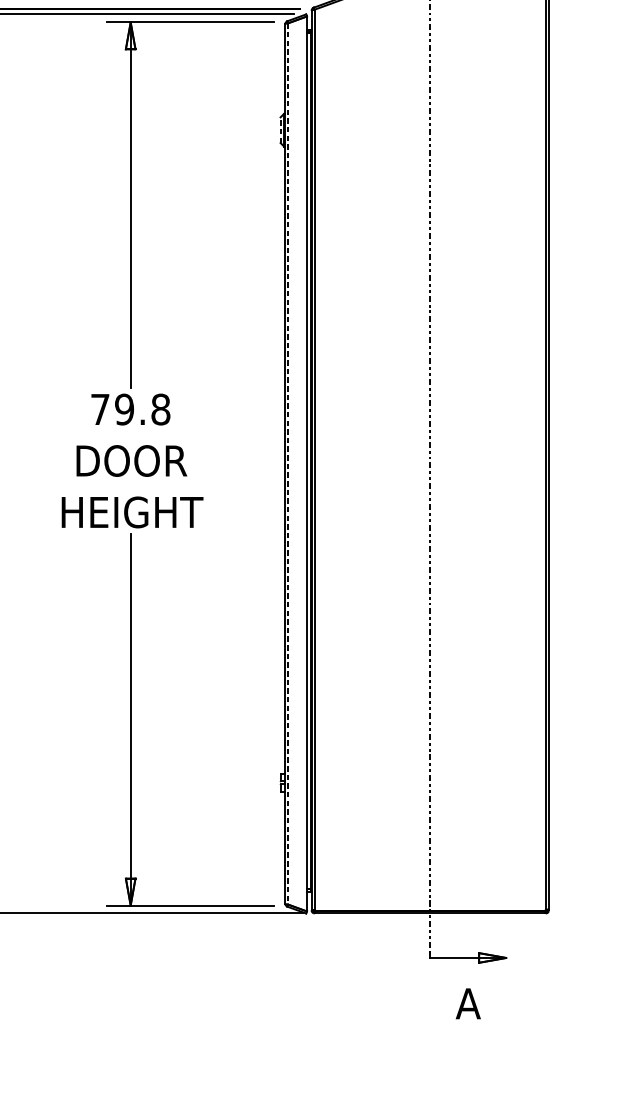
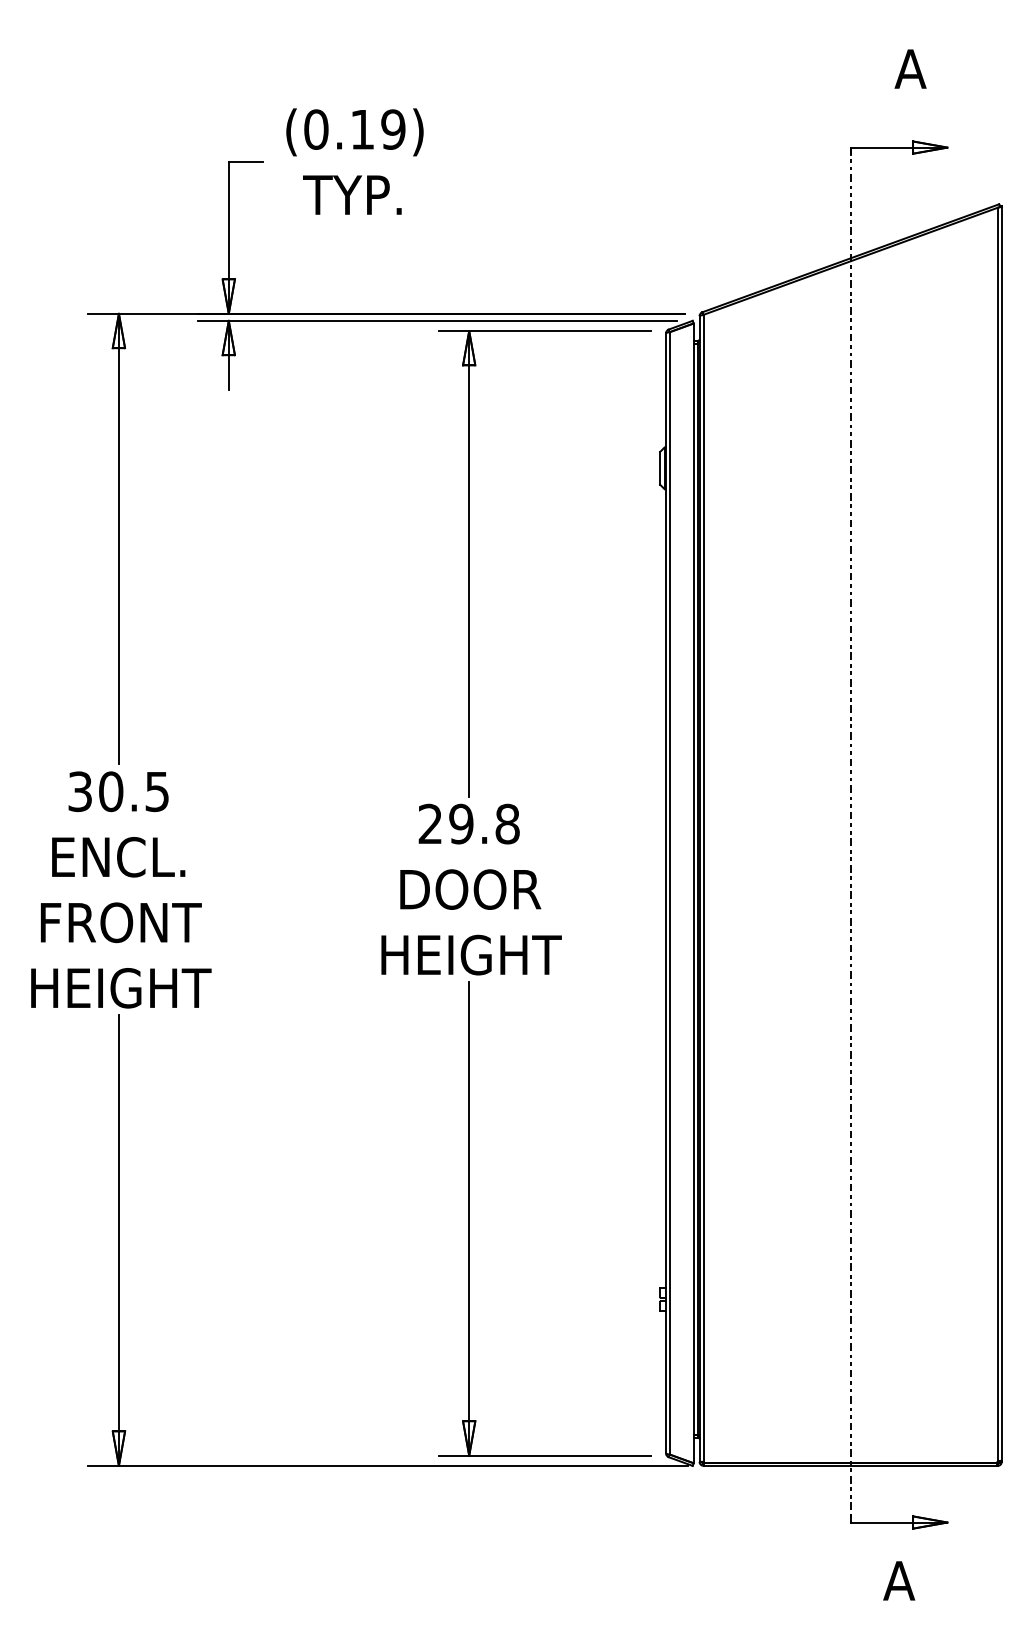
line: (280, 129) -> (660, 467), dashed -> solid
text: (99, 409) -> (429, 823), 79.8 -> 29.8
line: (288, 464) -> (670, 893), dashed -> solid

